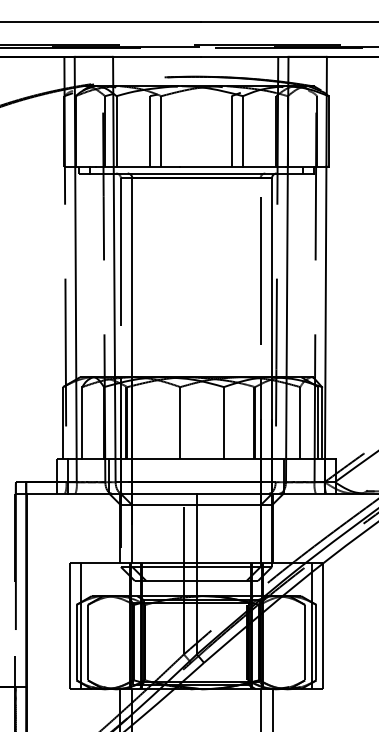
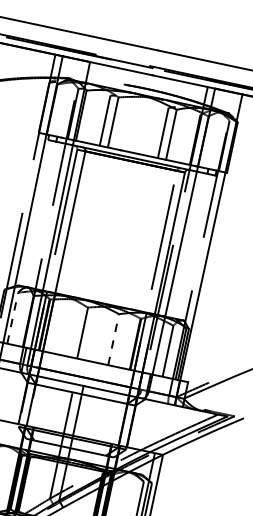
line: (82, 422) -> (12, 317), solid -> dashed
line: (223, 422) -> (113, 339), solid -> dashed

